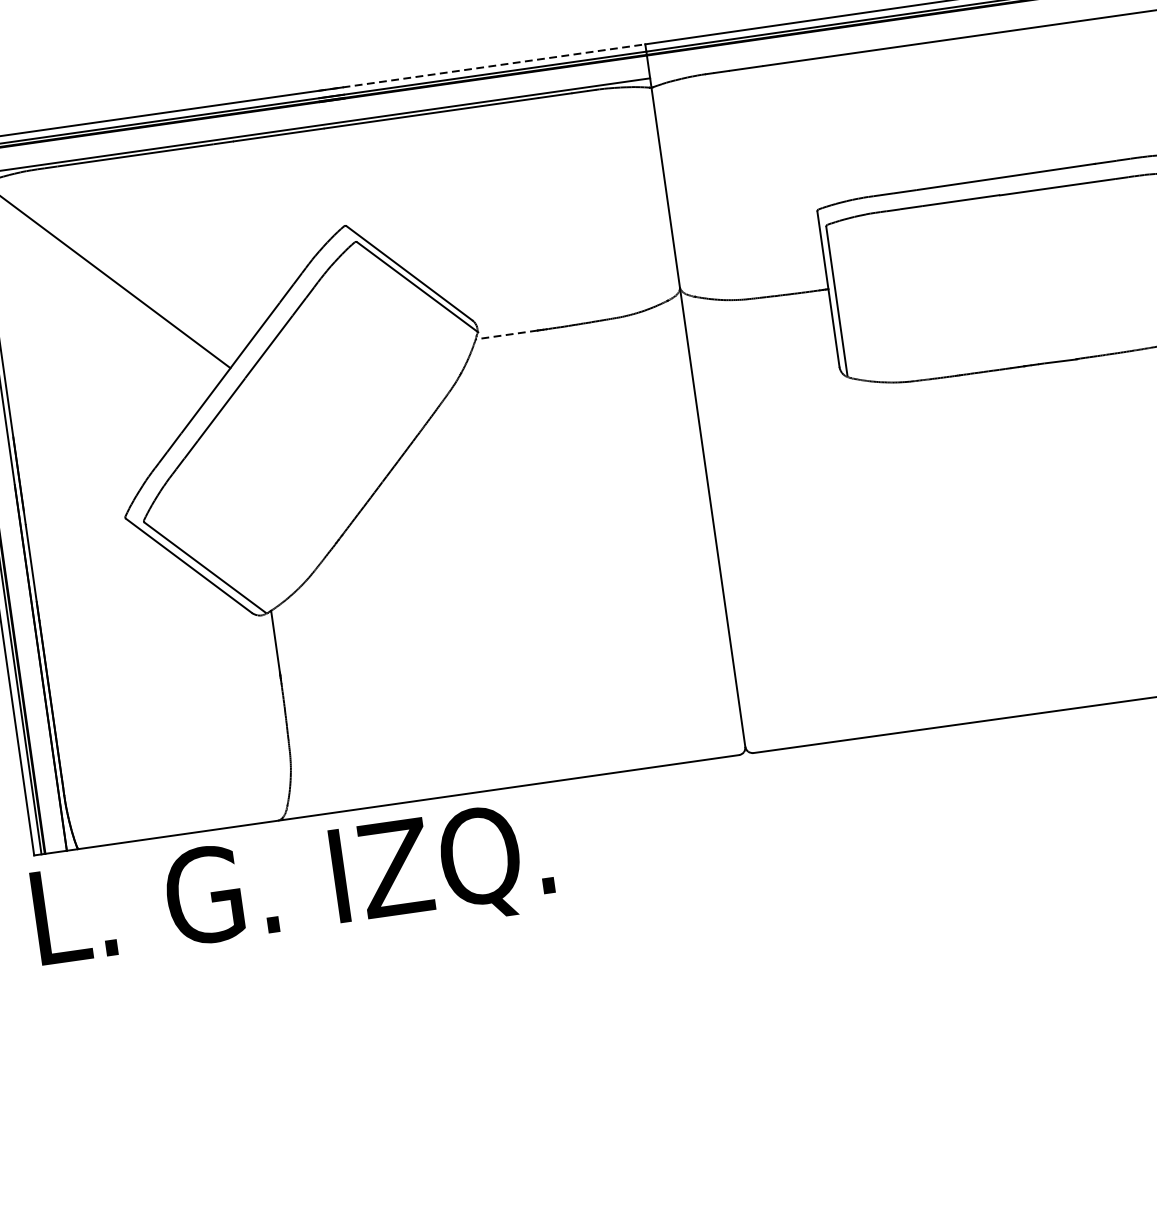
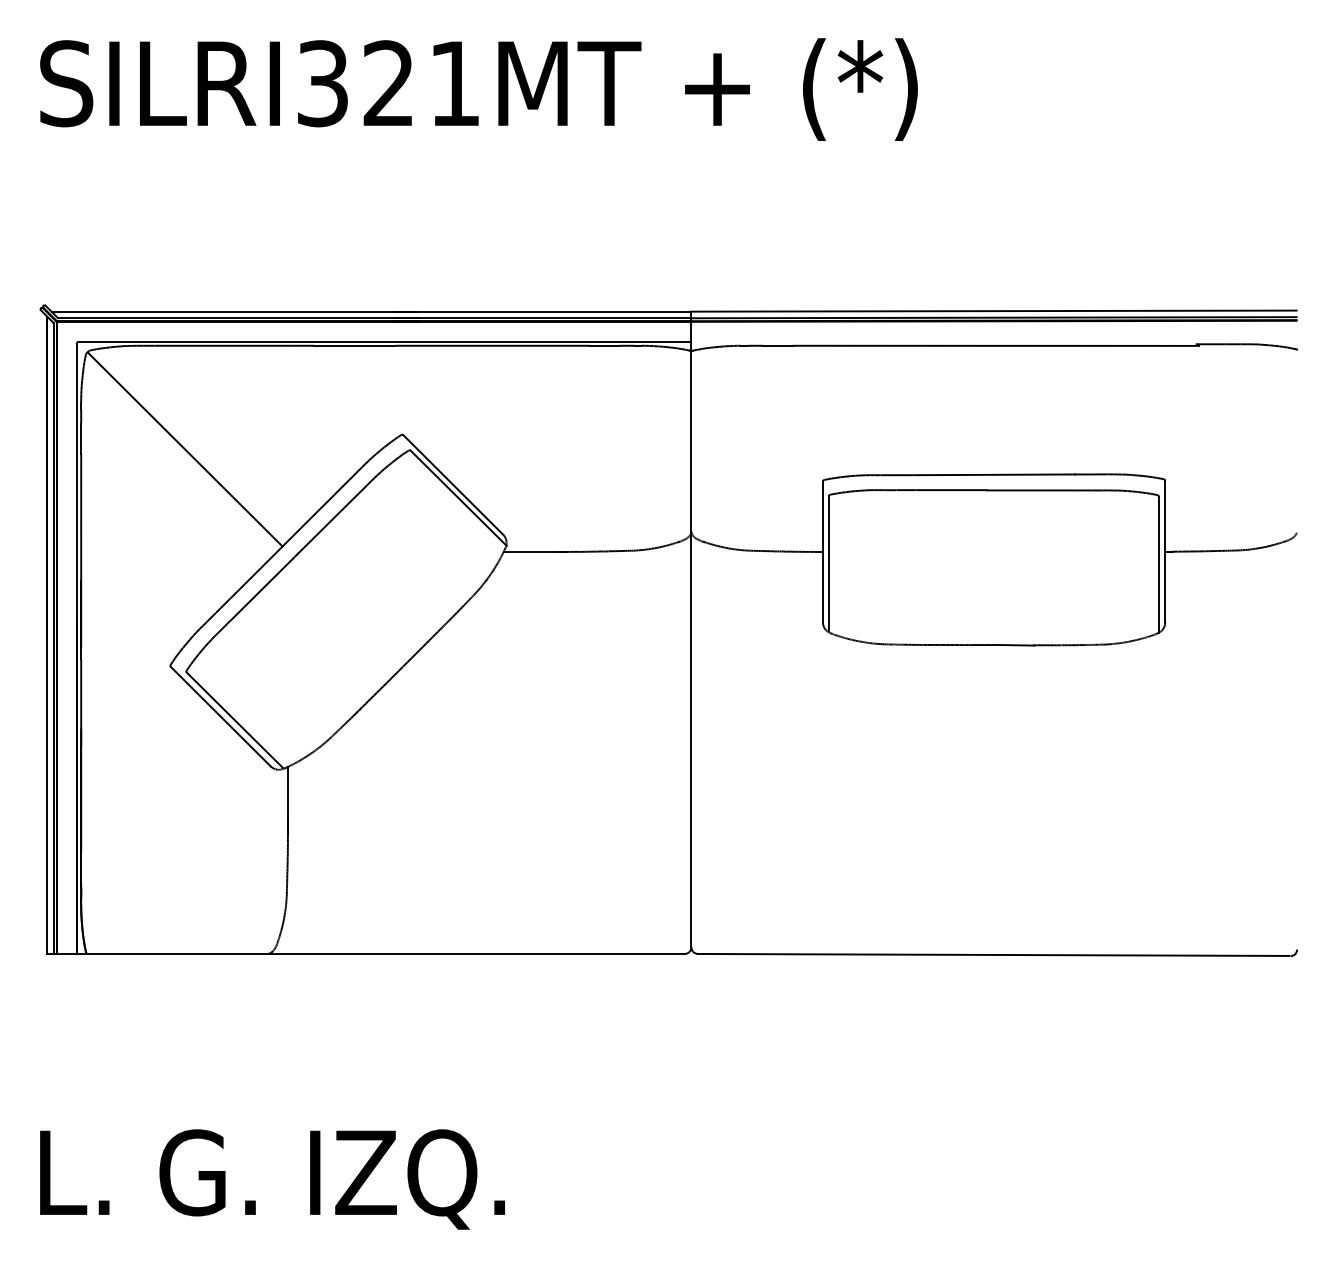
line: (481, 67) -> (543, 311), dashed -> solid
line: (506, 334) -> (531, 551), dashed -> solid
text: (293, 890) -> (272, 1179), moved

